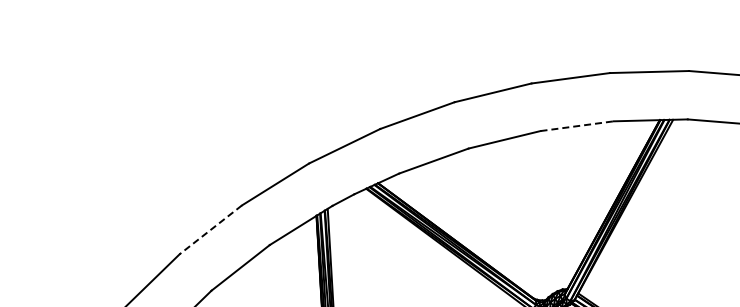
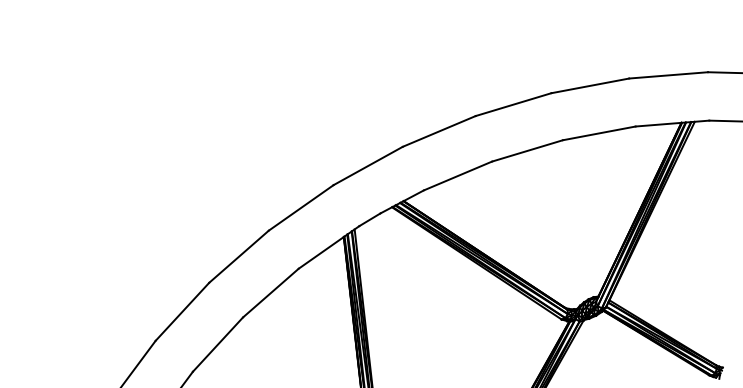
line: (577, 126) -> (599, 133), dashed -> solid
line: (211, 229) -> (239, 256), dashed -> solid

